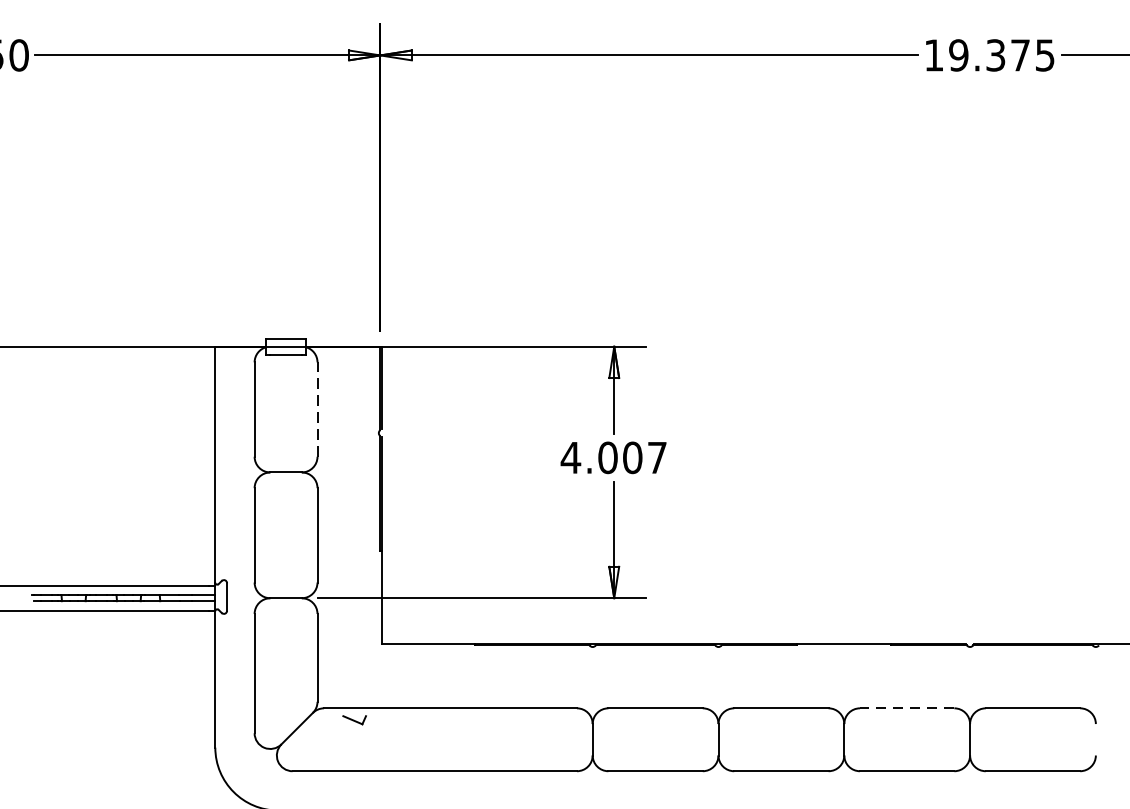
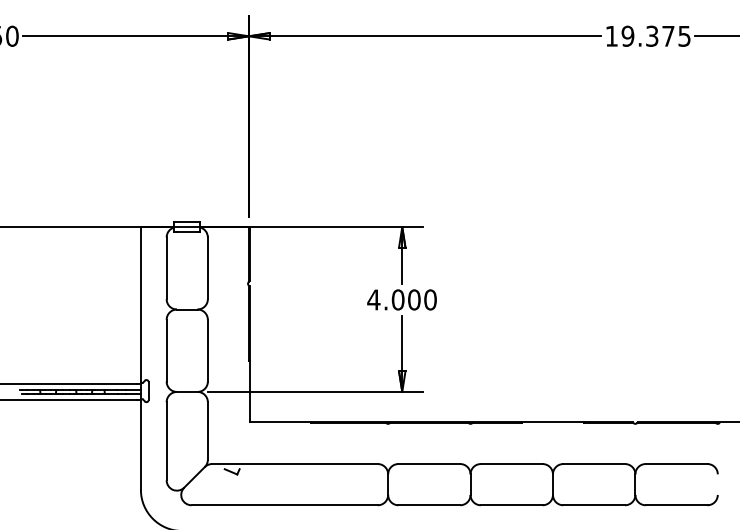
line: (316, 409) -> (207, 268), dashed -> solid
text: (657, 457) -> (430, 299), 4.007 -> 4.000
line: (907, 709) -> (594, 464), dashed -> solid

